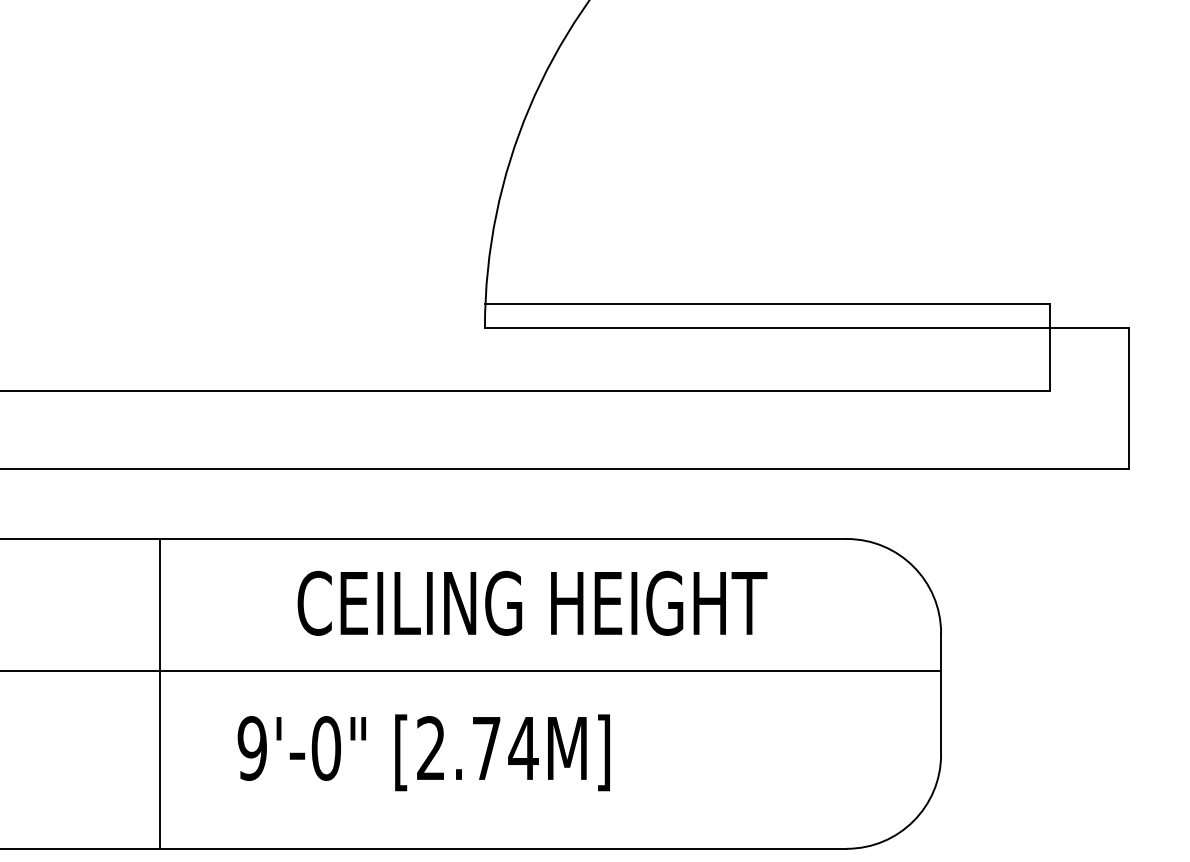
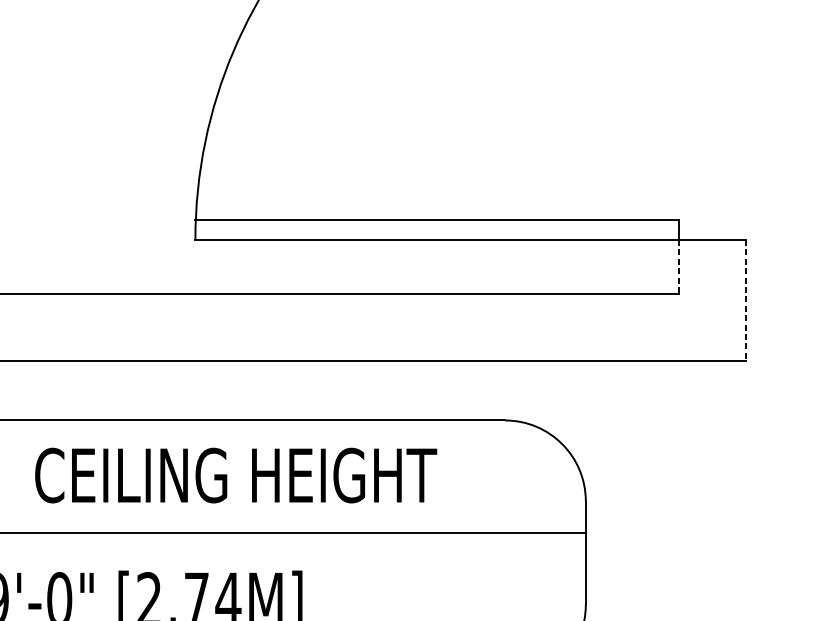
line: (1050, 359) -> (679, 266), solid -> dashed
line: (1128, 398) -> (746, 300), solid -> dashed

